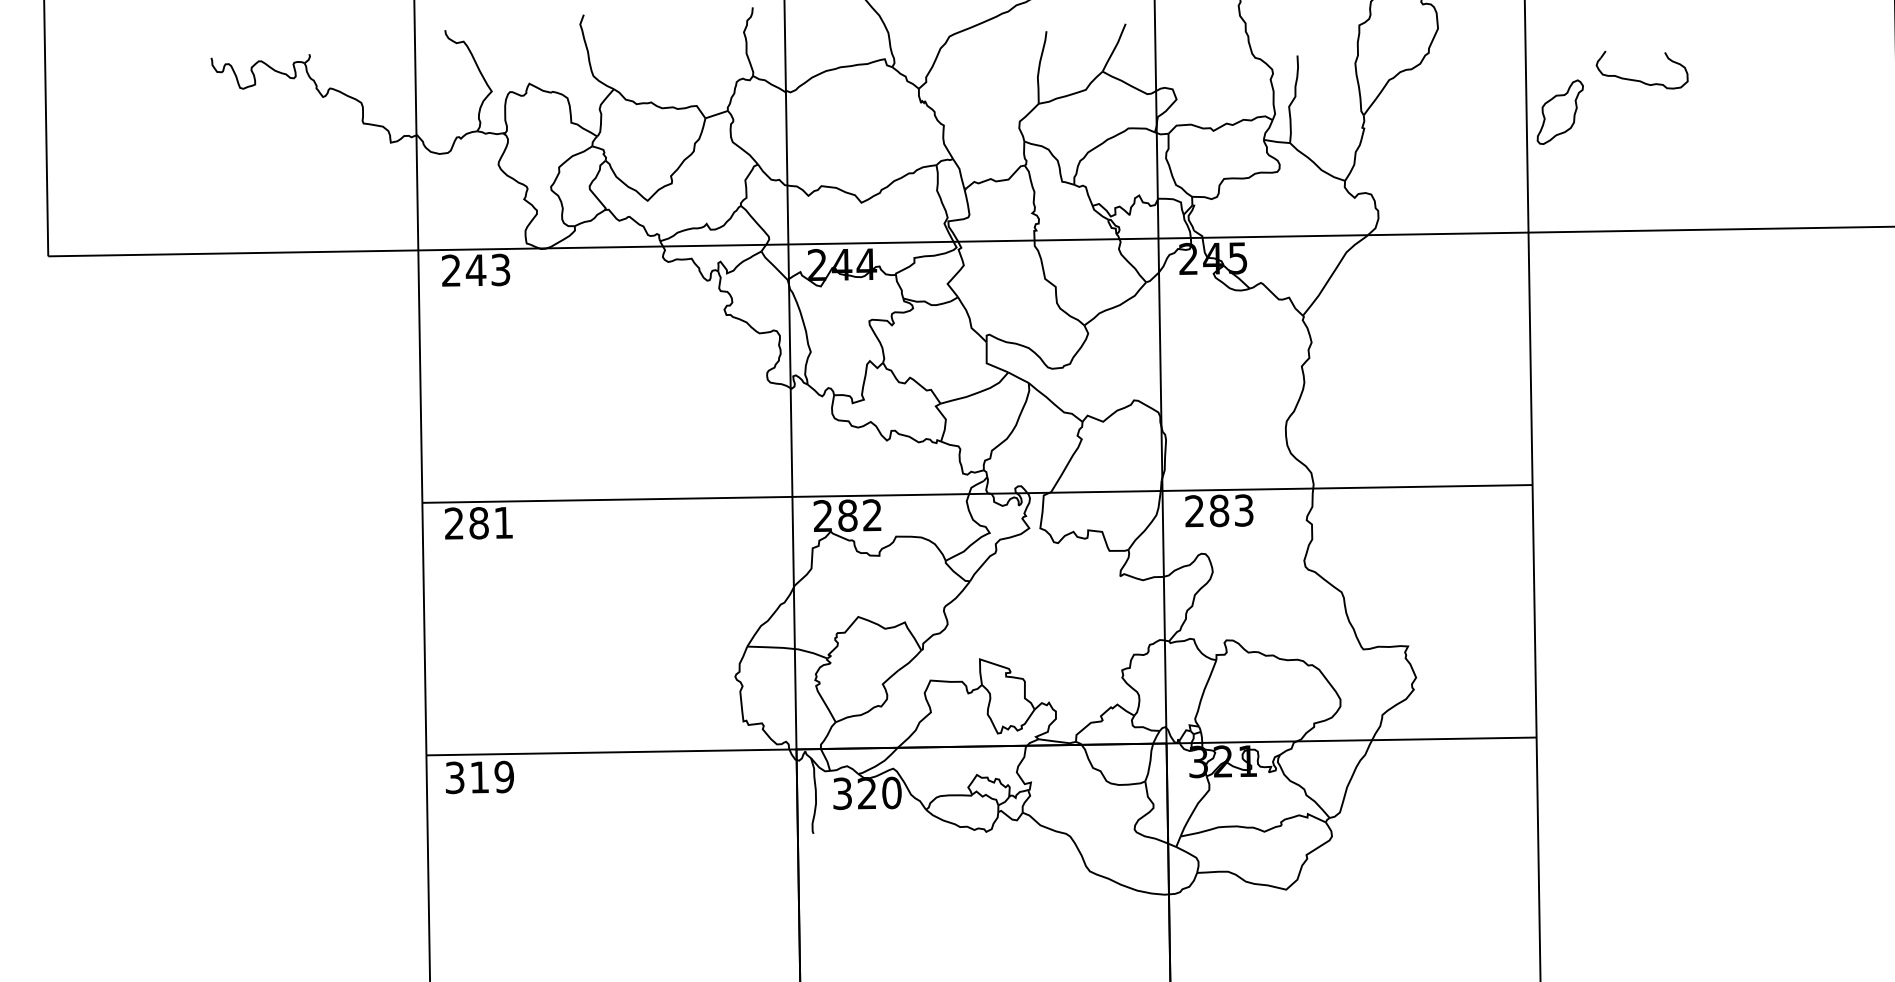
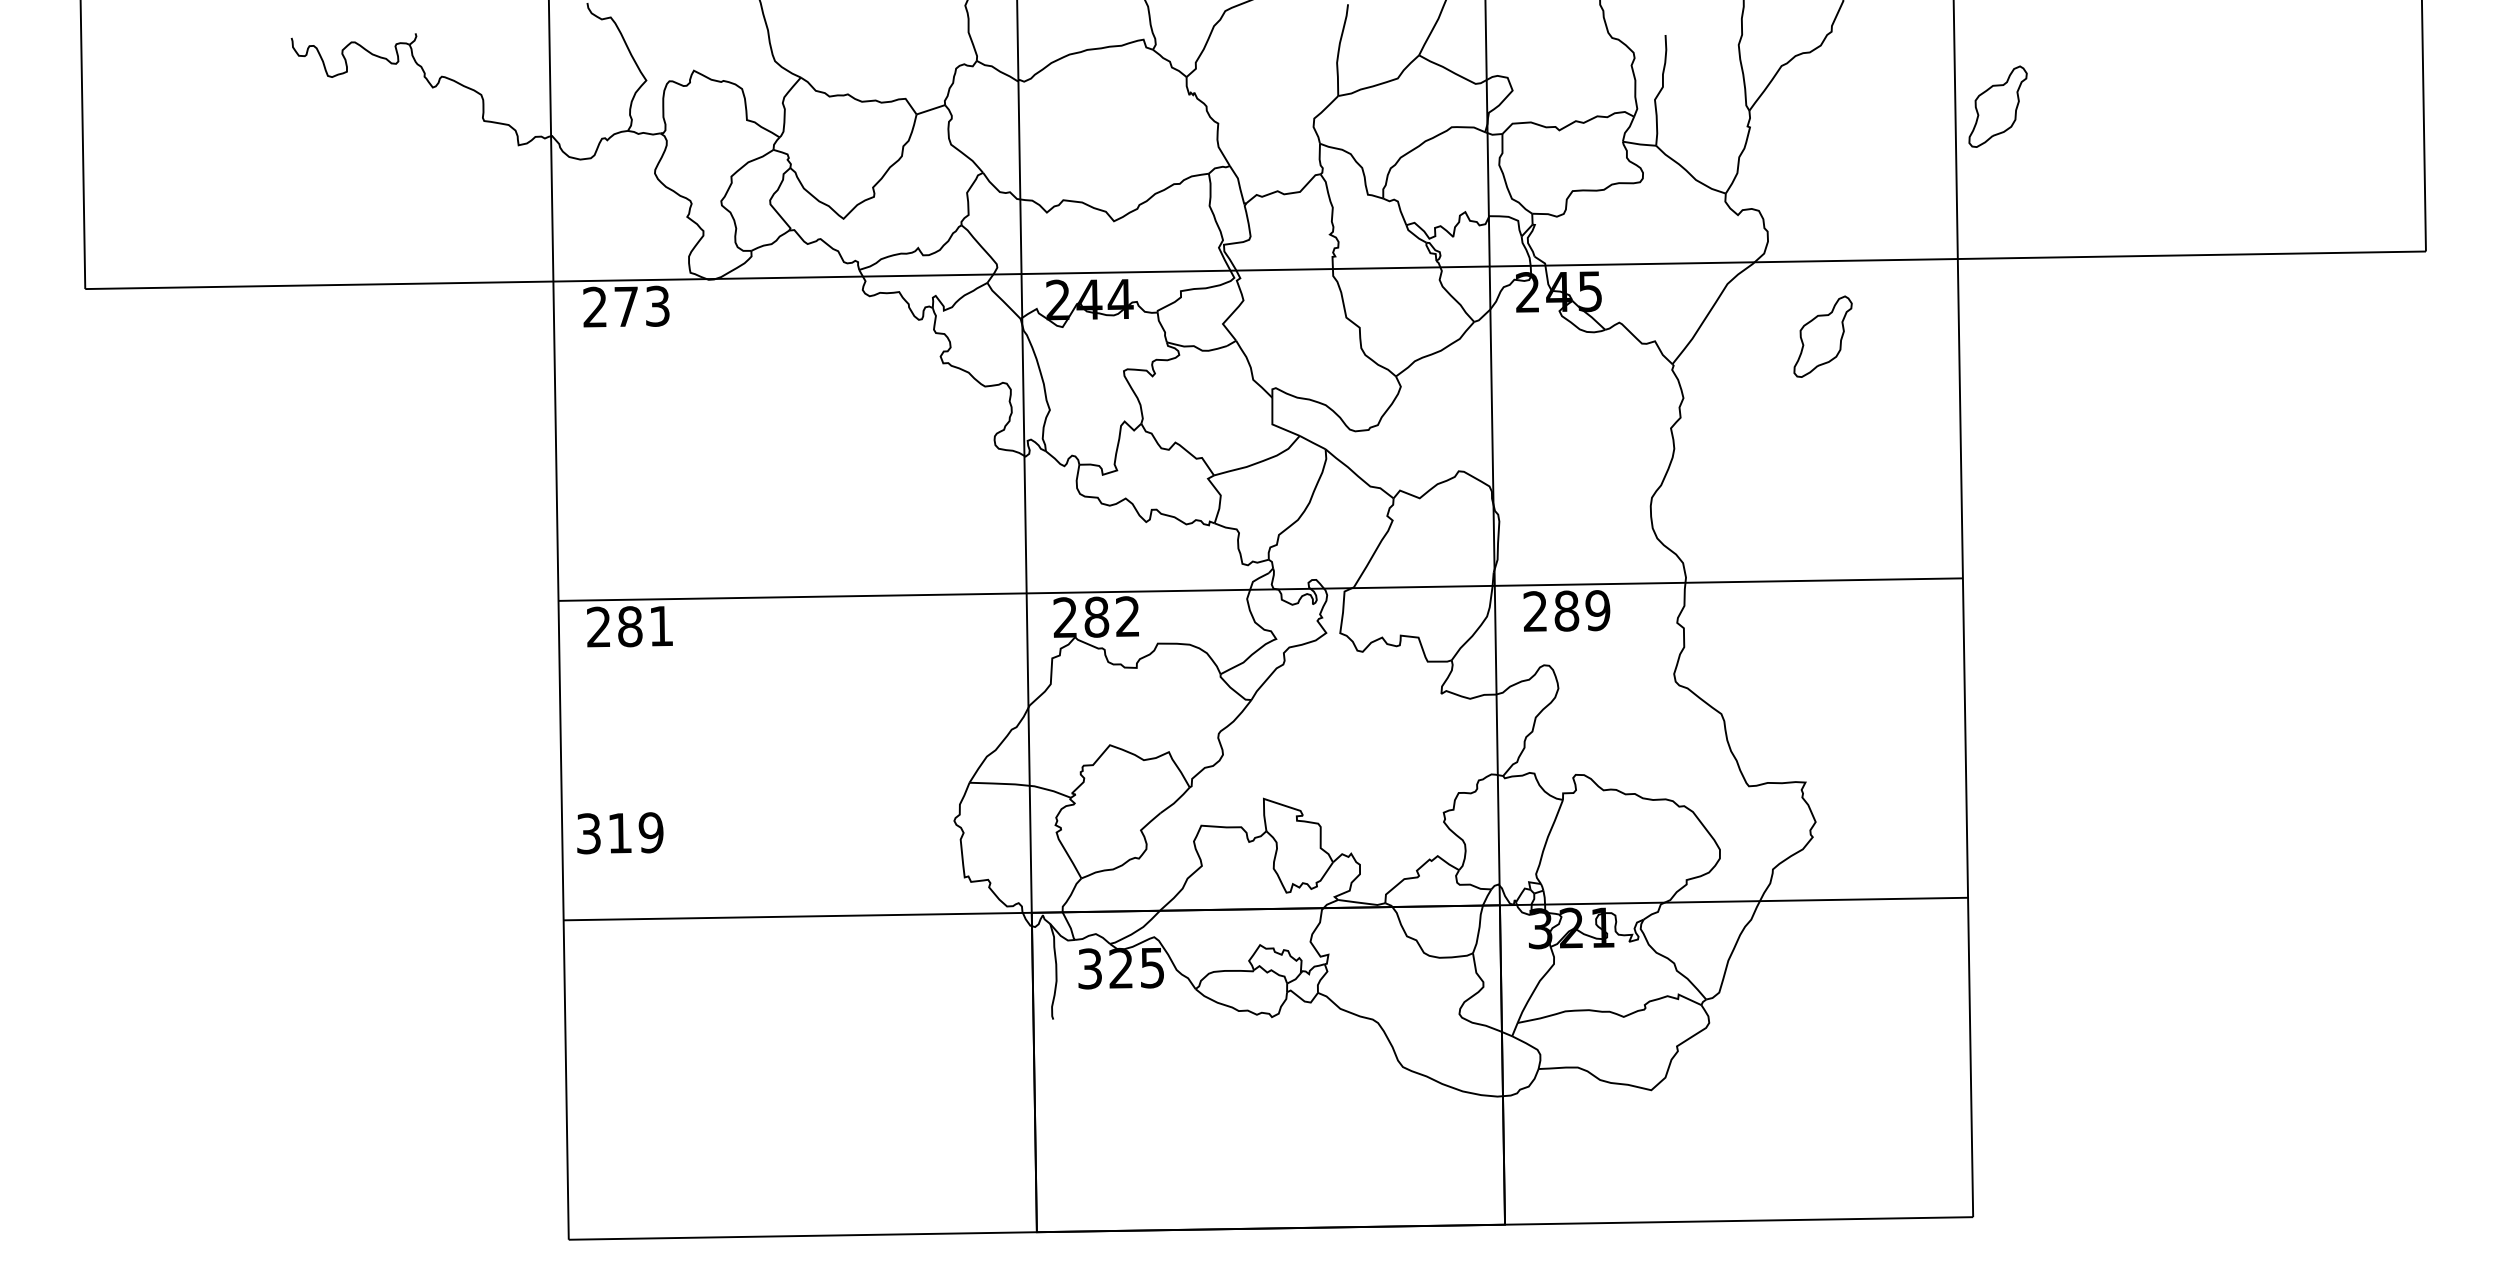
part: (1640, 80) -> (2099, 66), removed
text: (476, 270) -> (626, 306), 243 -> 273
part: (1421, 293) -> (1822, 336), added
text: (1243, 510) -> (1597, 610), 283 -> 289
text: (480, 777) -> (620, 833), moved
text: (891, 792) -> (1152, 967), 320 -> 325

